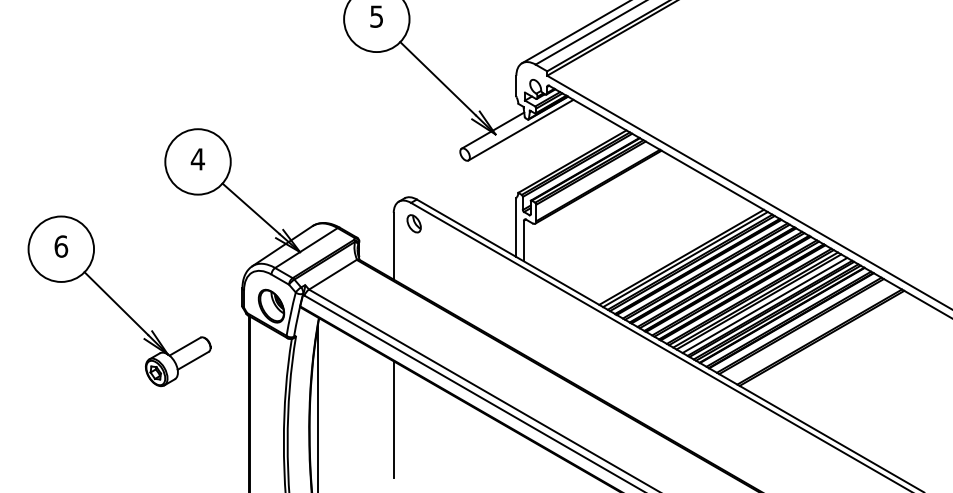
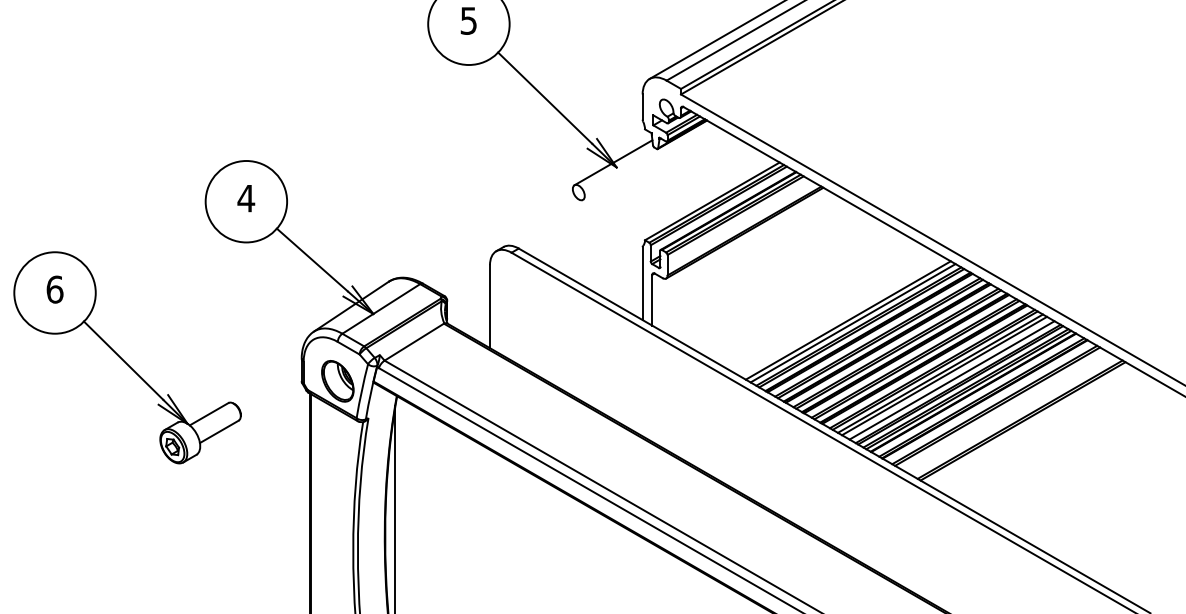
line: (520, 129) -> (647, 161), removed
part: (413, 223) -> (514, 278), removed
part: (119, 301) -> (127, 358), moved
line: (393, 419) -> (489, 522), removed

